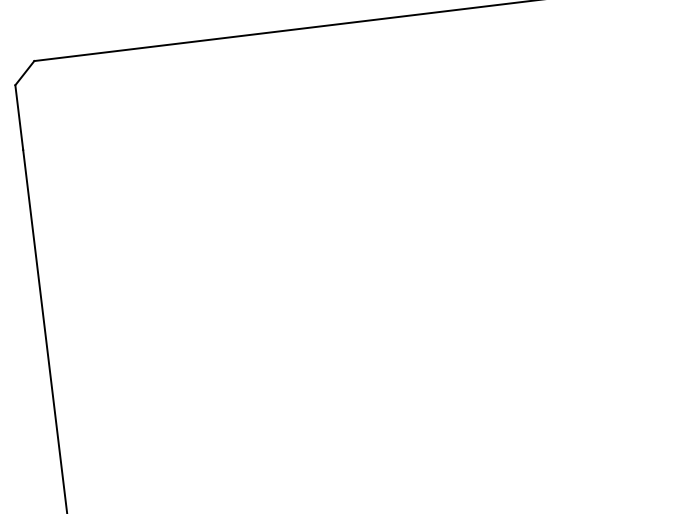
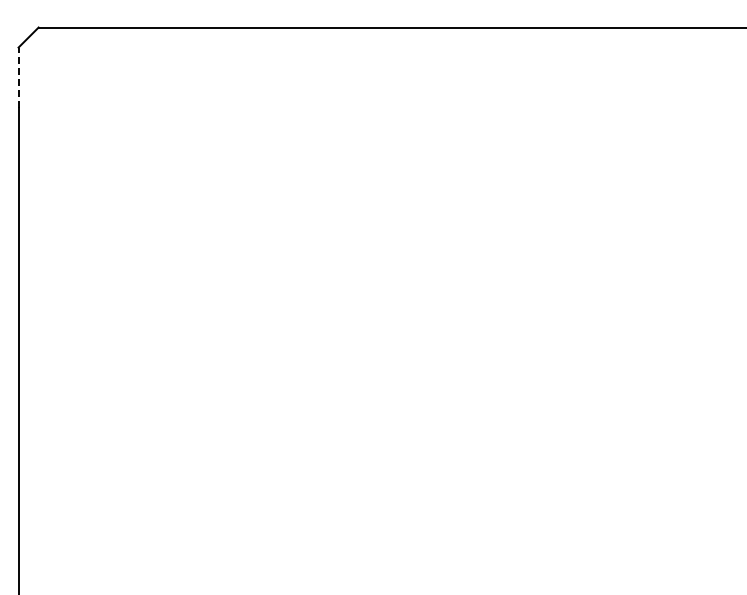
line: (19, 117) -> (18, 77), solid -> dashed

